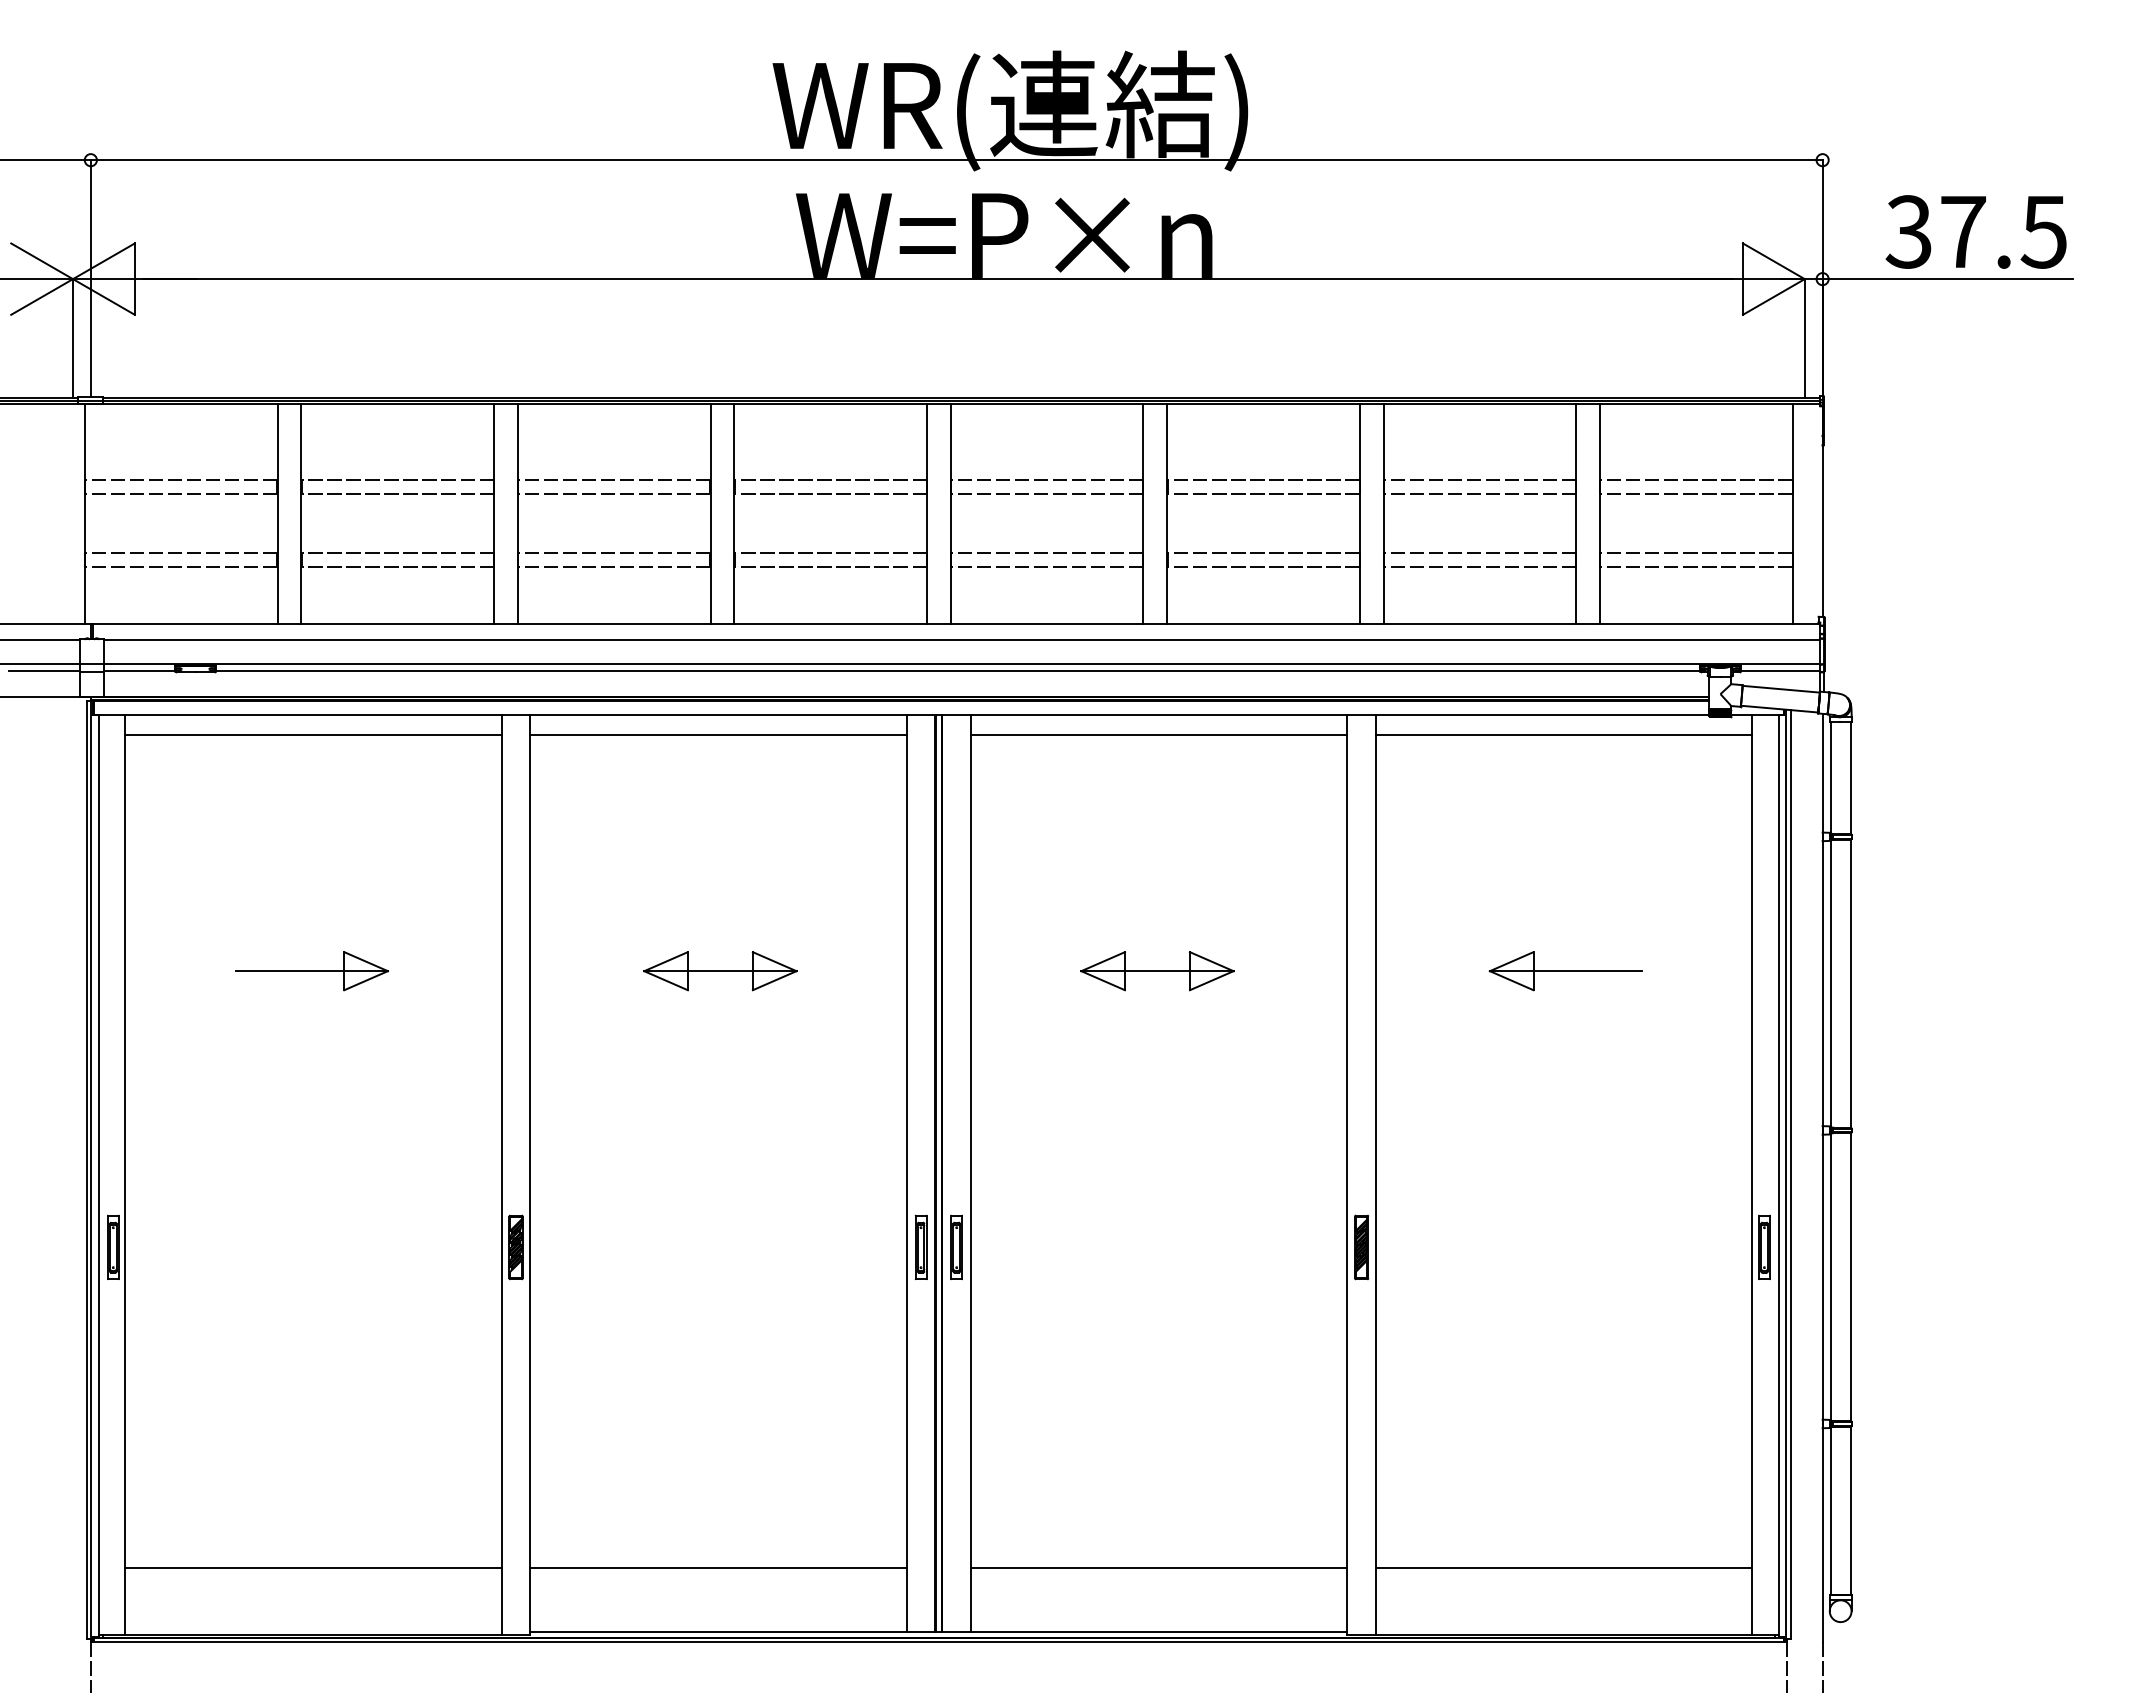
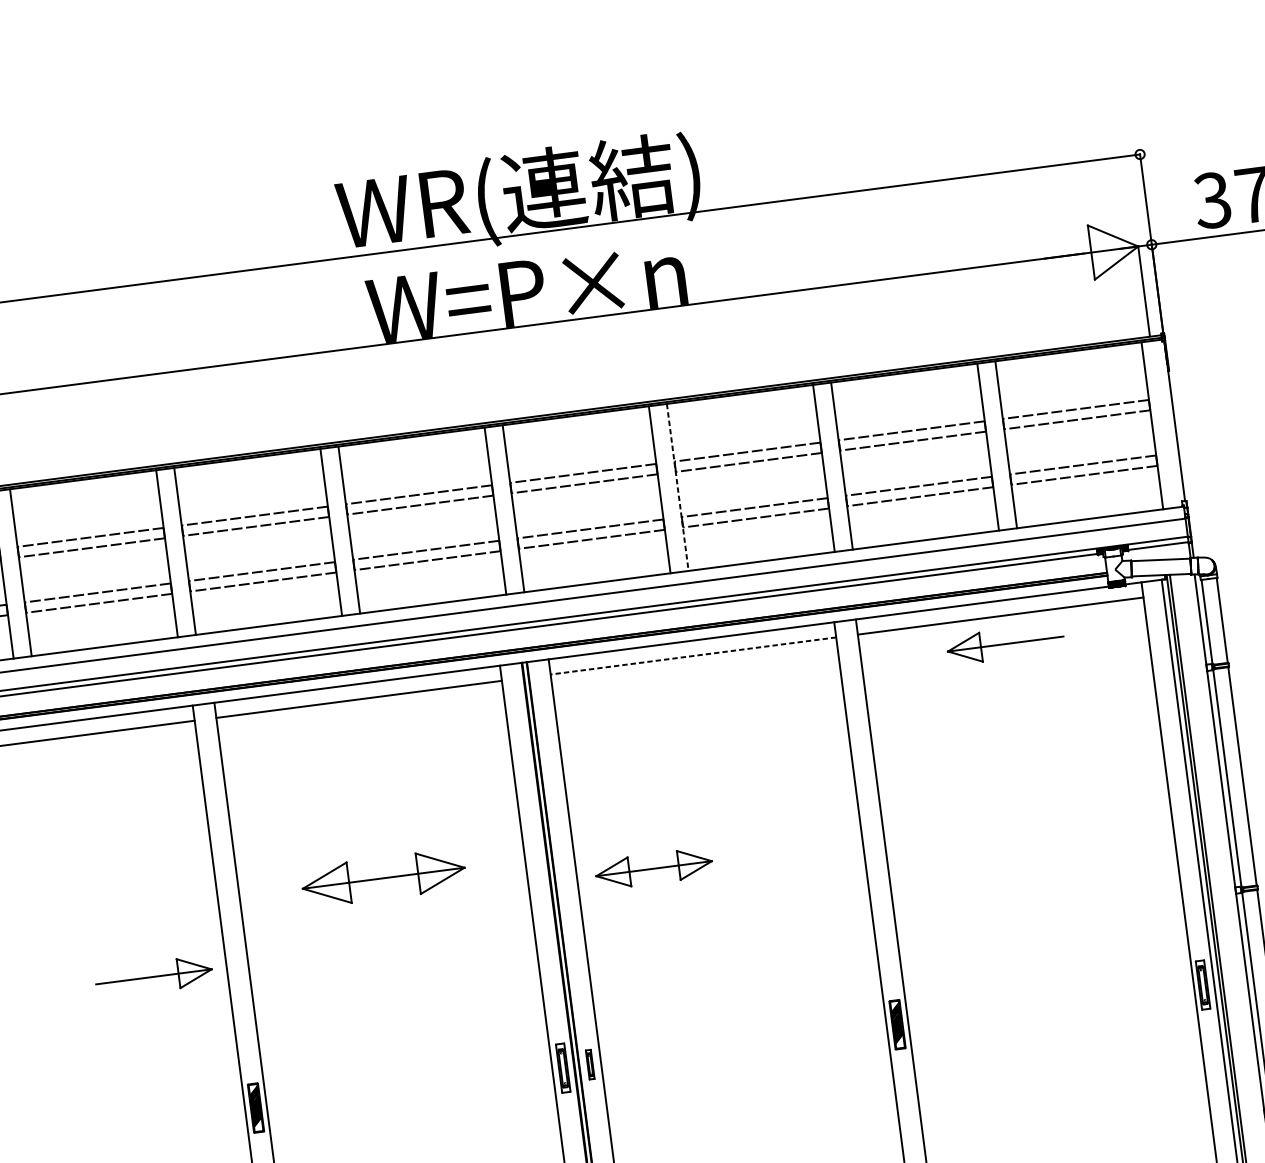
line: (1167, 514) -> (677, 487), solid -> dashed
line: (1158, 735) -> (692, 656), solid -> dashed
part: (311, 971) -> (153, 977), moved
part: (720, 971) -> (383, 878), size x1.4
part: (1157, 971) -> (654, 868), moved
part: (1565, 971) -> (1005, 644), moved
part: (956, 1247) -> (590, 1064), size x0.6

